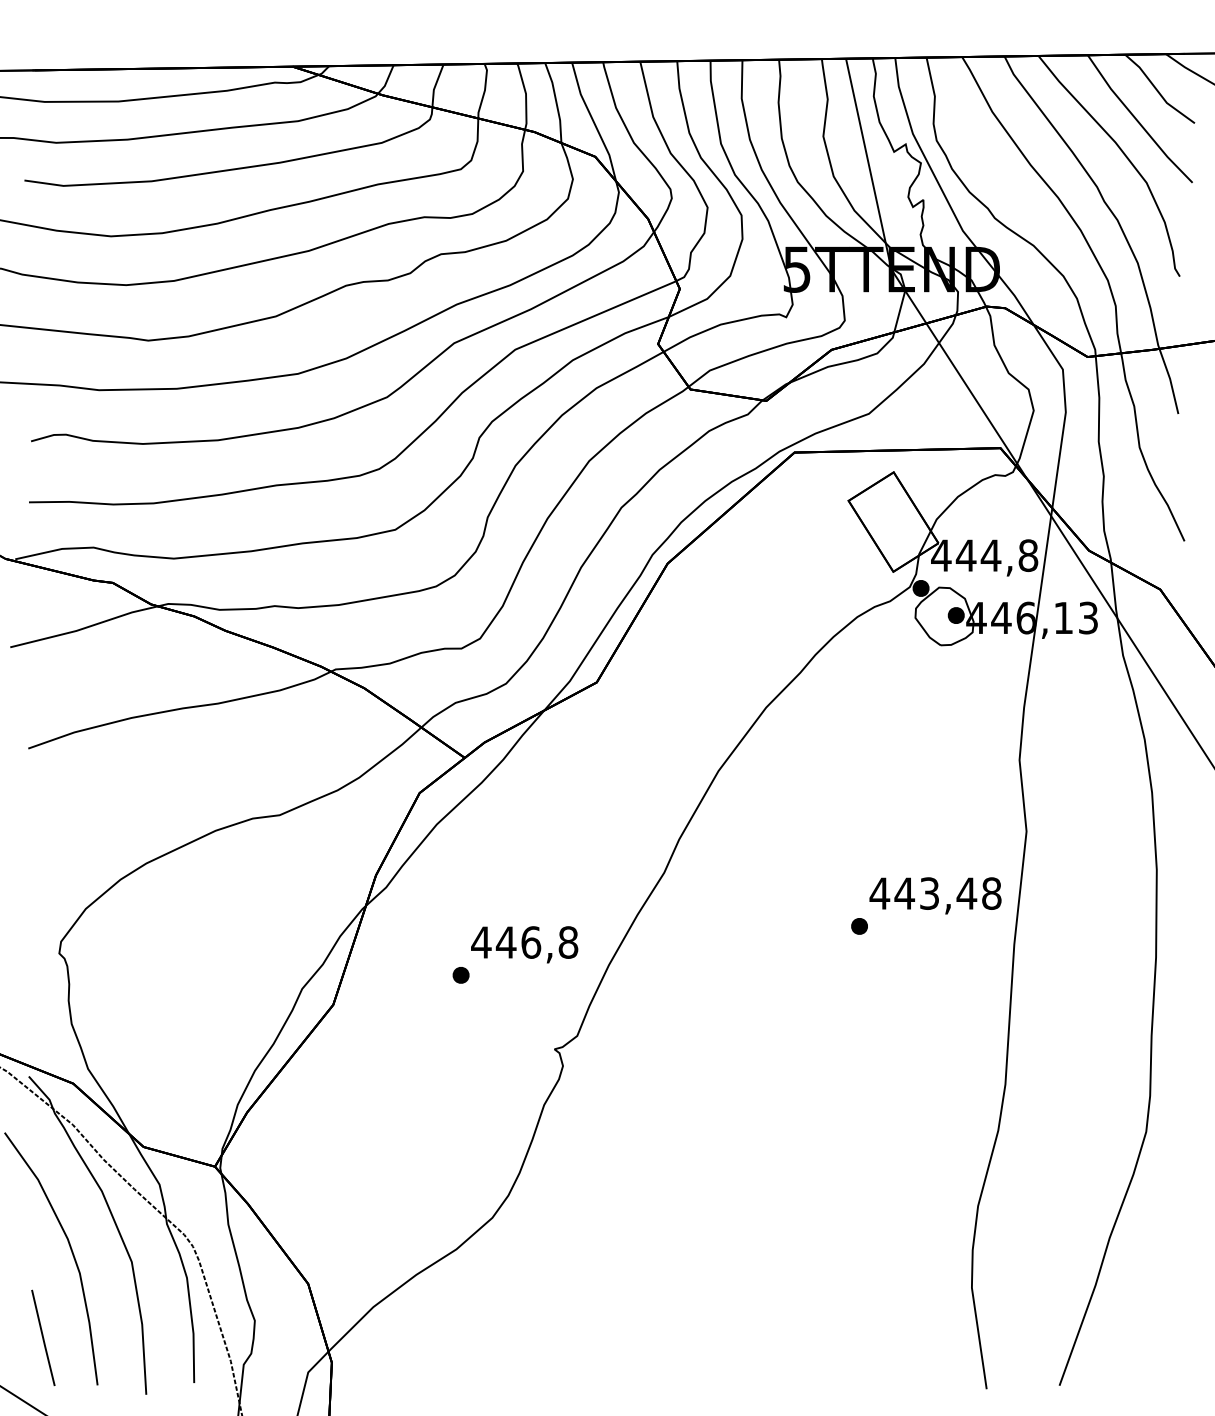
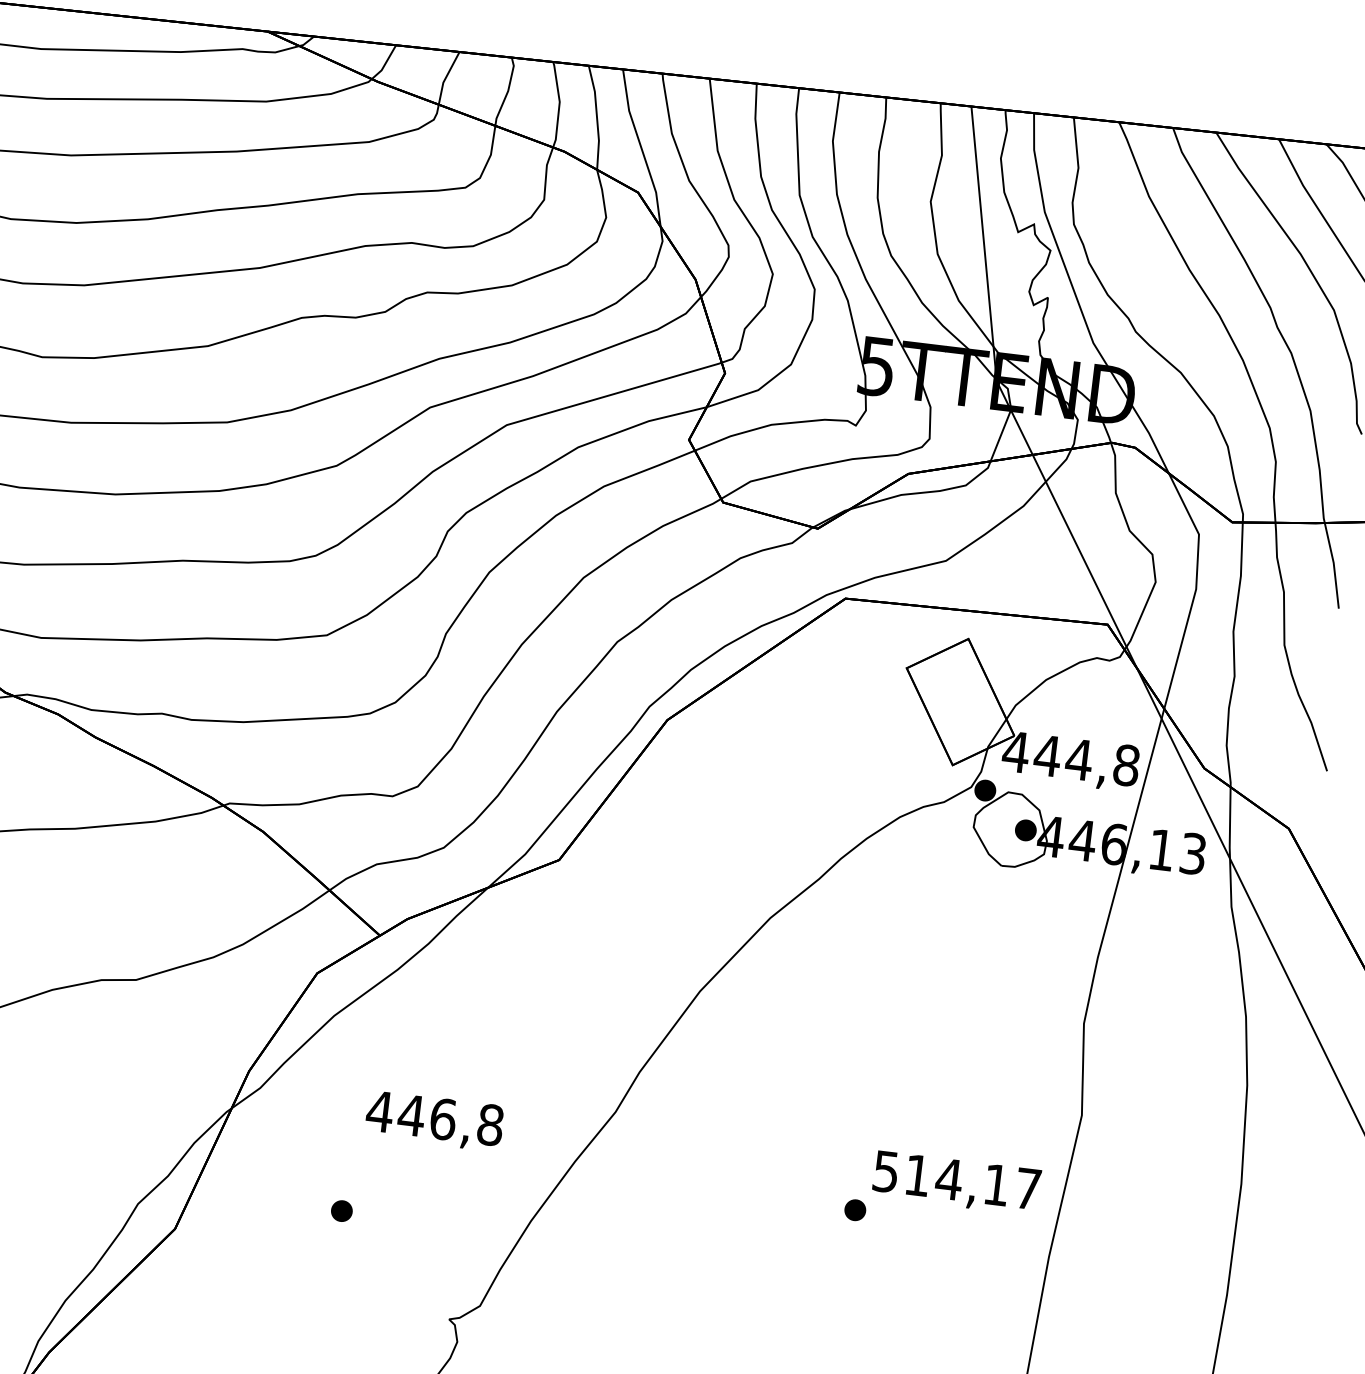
text: (935, 893) -> (956, 1180), 443,48 -> 514,17
text: (524, 944) -> (434, 1120), moved

